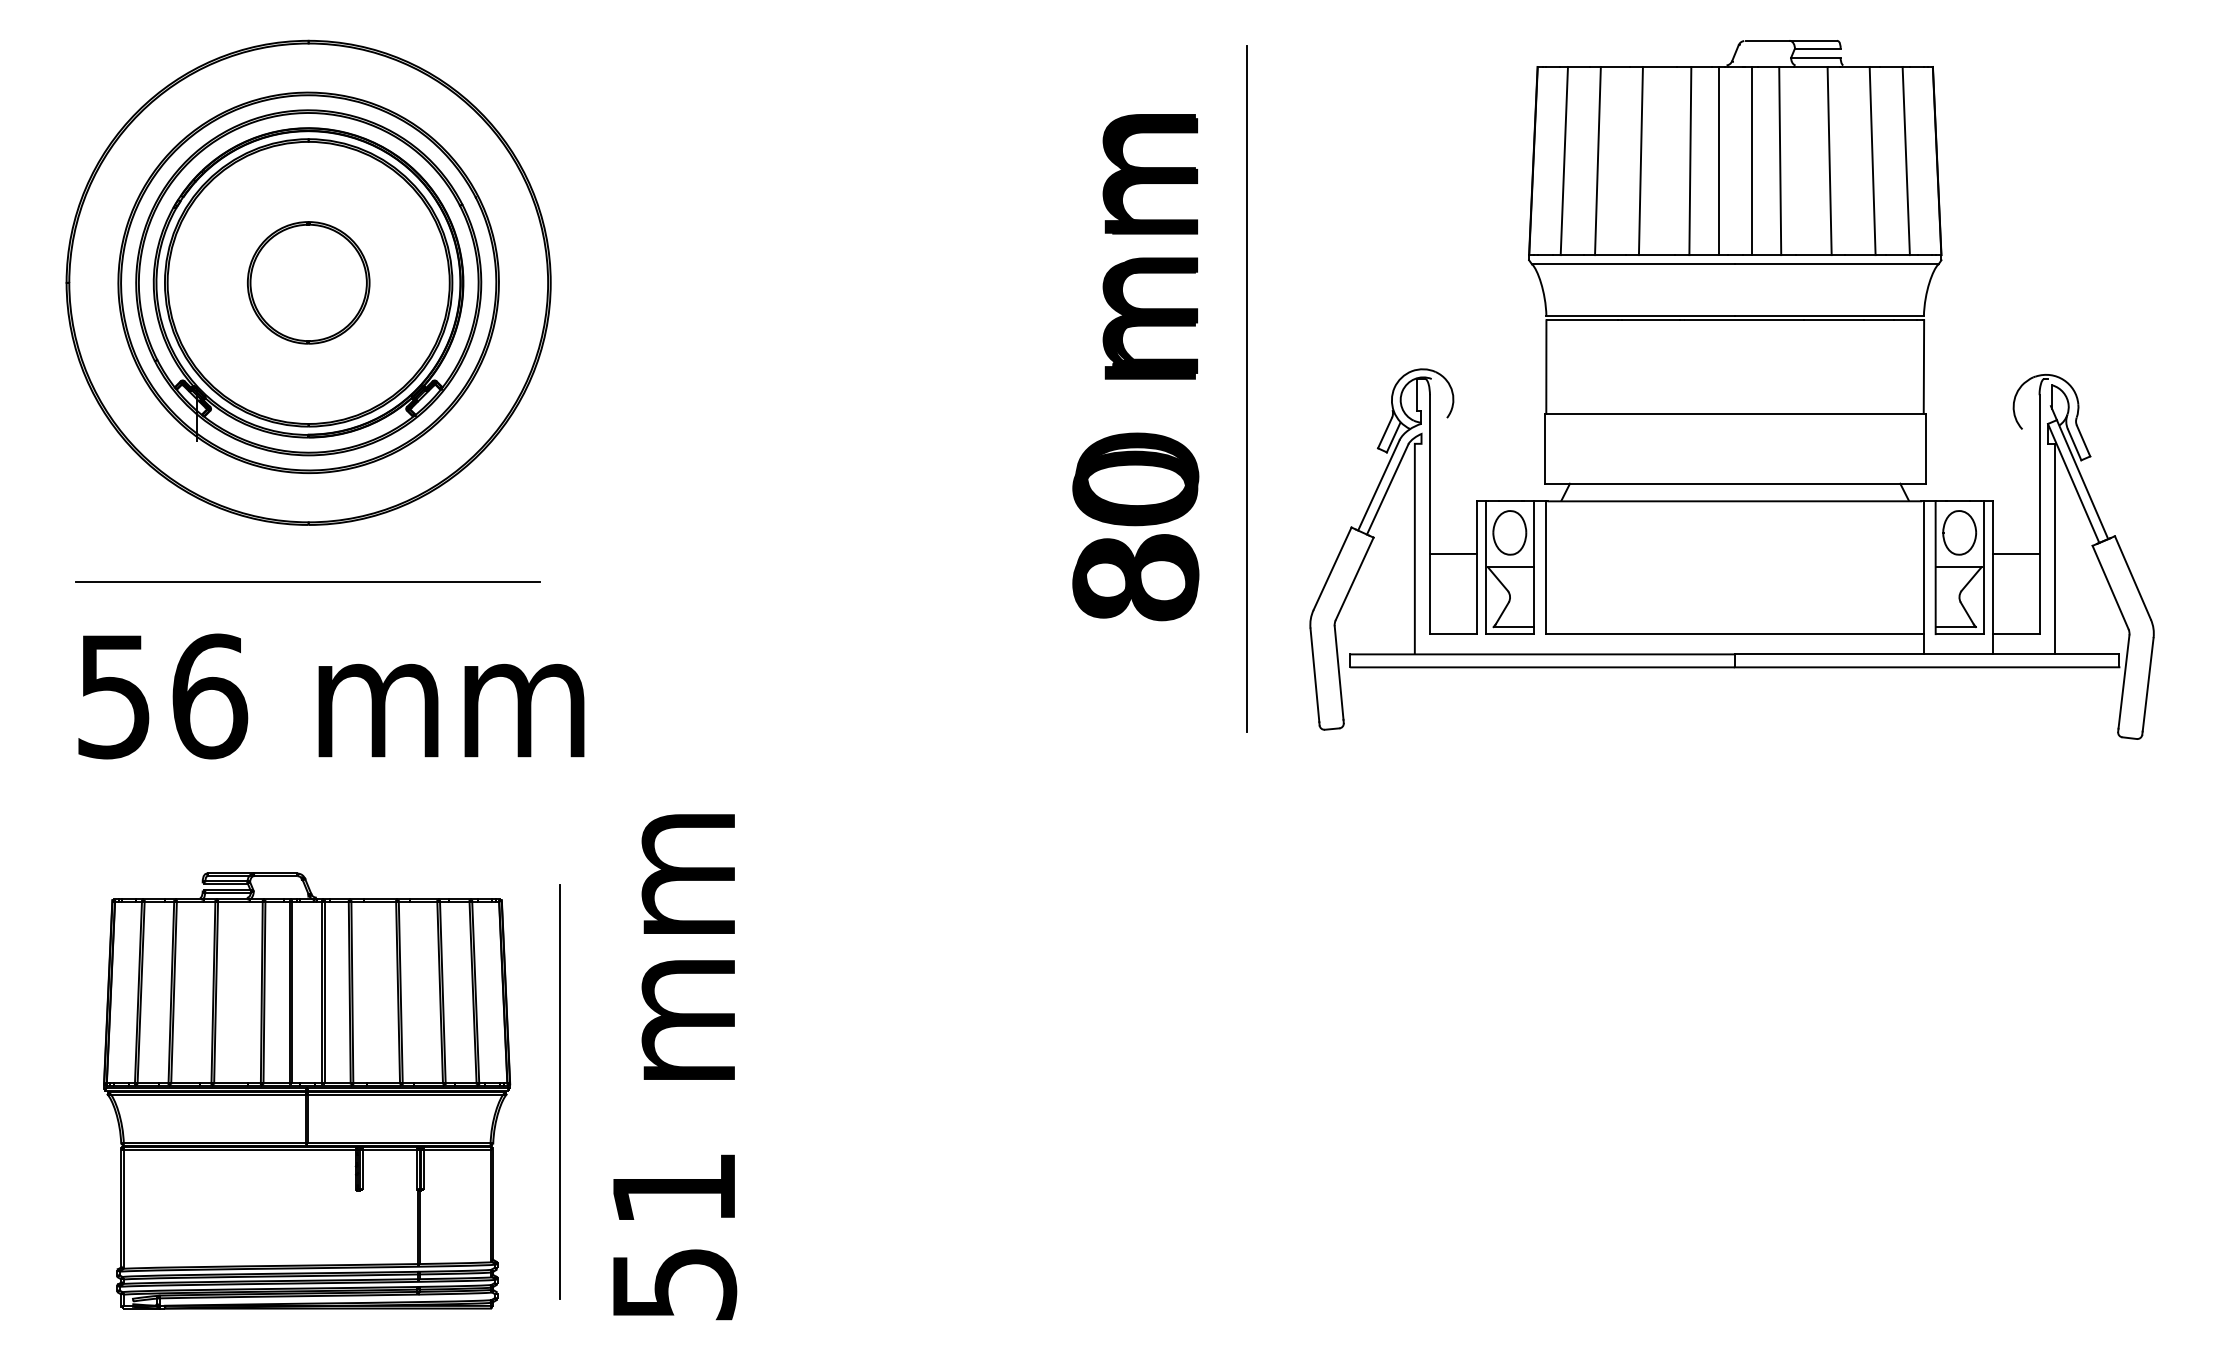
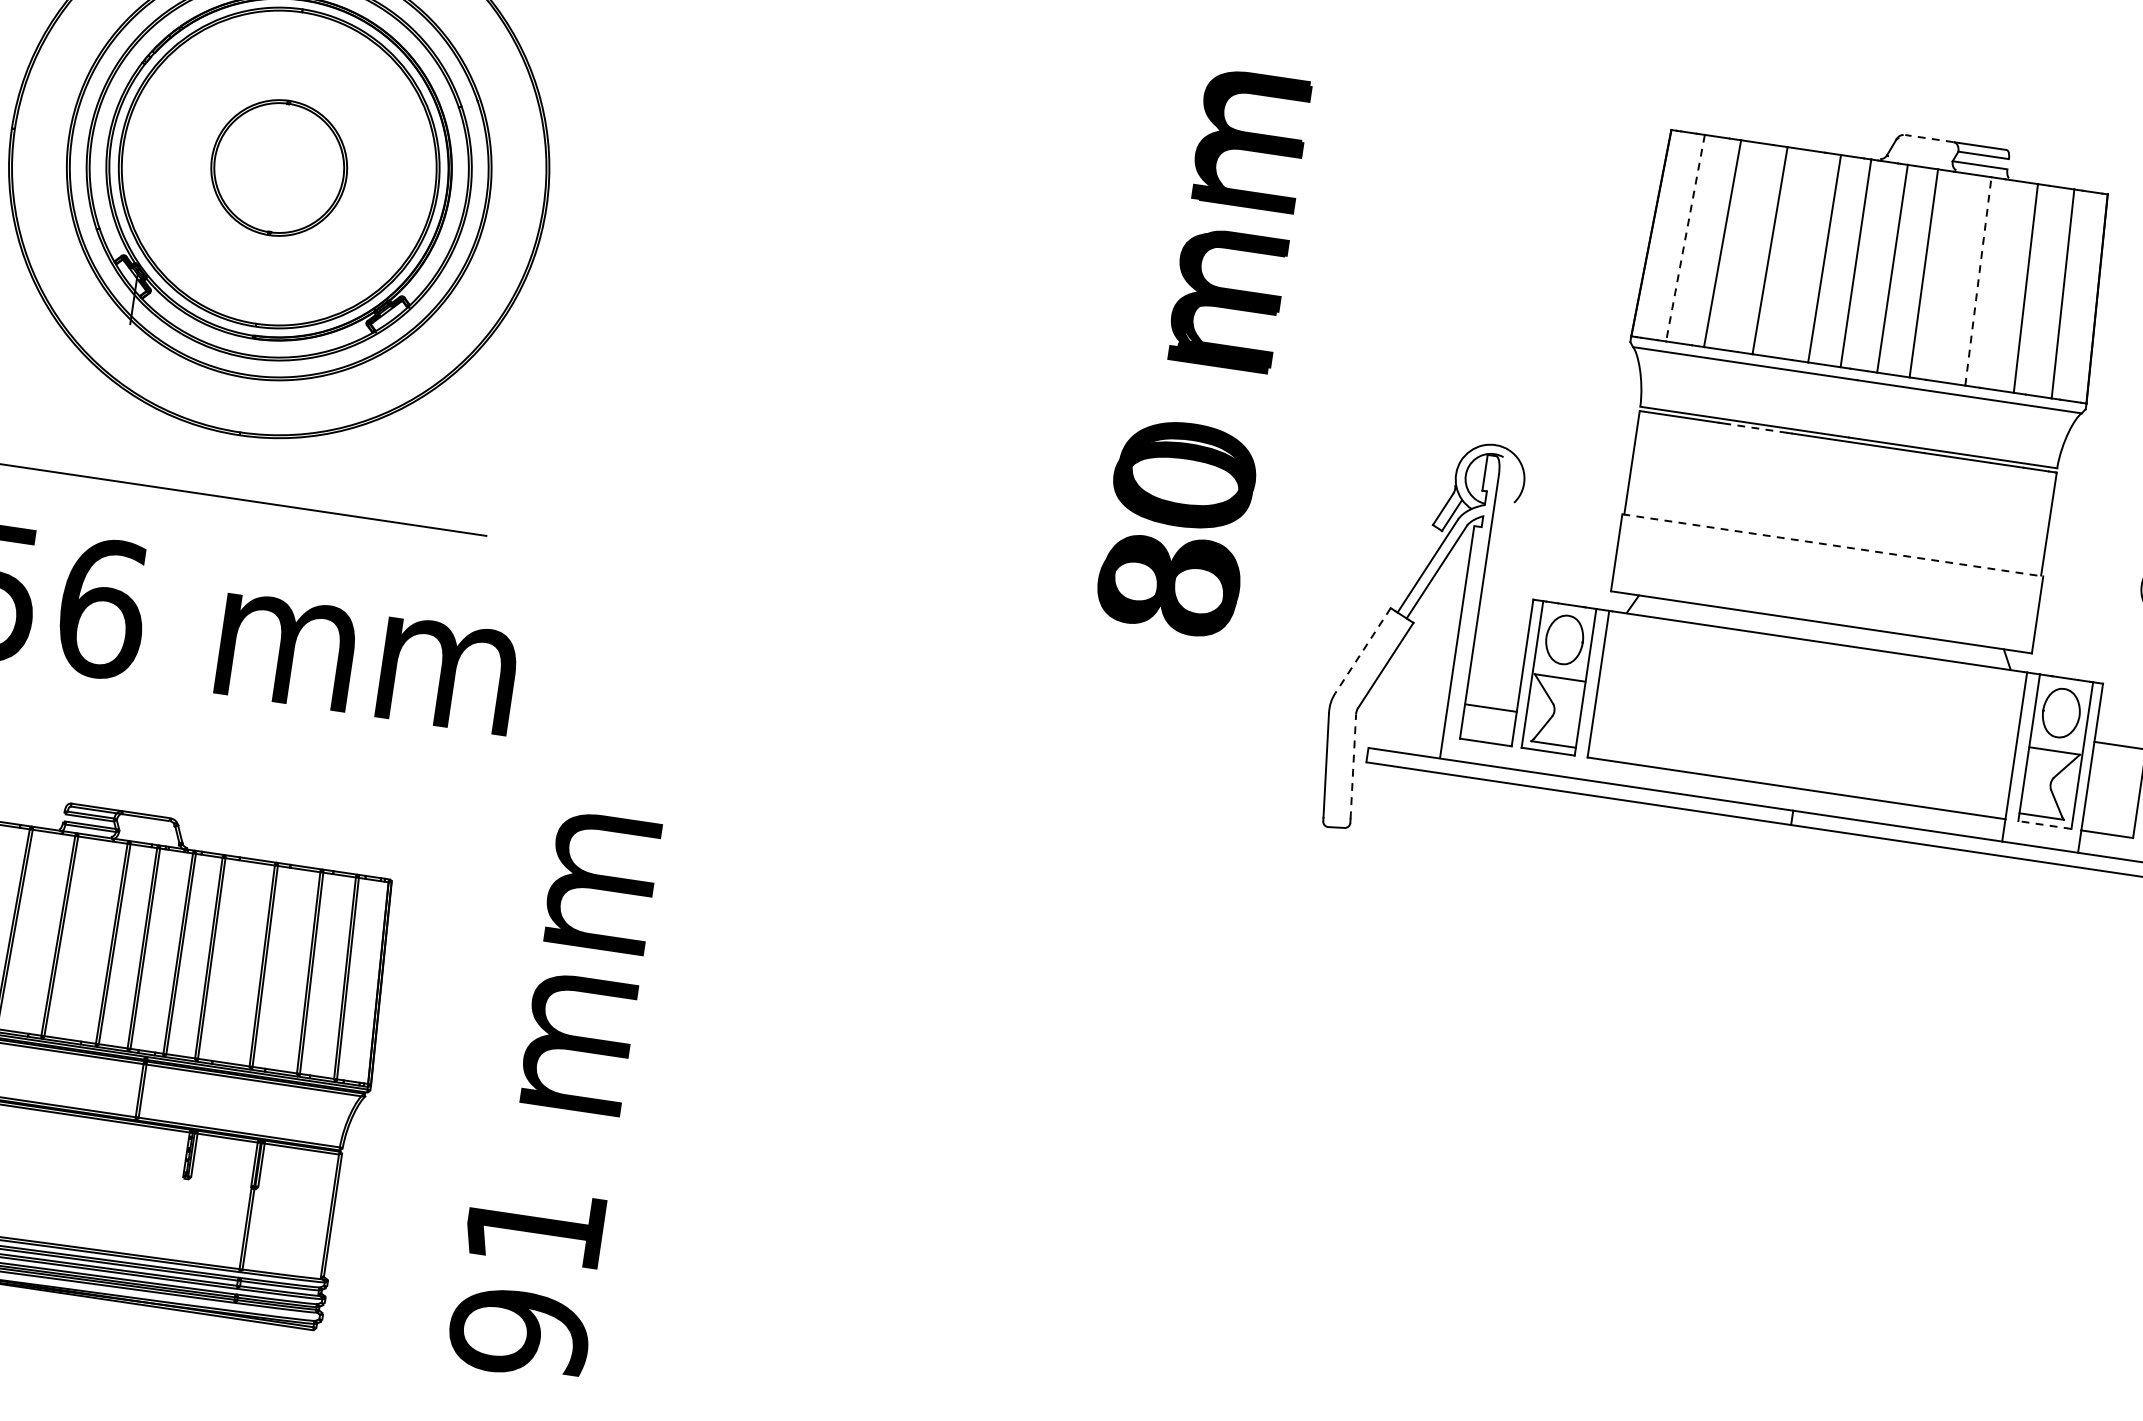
line: (1767, 40) -> (1929, 138), solid -> dashed
line: (1829, 160) -> (1978, 280), solid -> dashed
line: (1564, 161) -> (1685, 238), solid -> dashed
line: (1650, 320) -> (1754, 428), solid -> dashed
text: (1135, 367) -> (1203, 351), moved
line: (1246, 388) -> (1297, 437), removed
line: (1735, 414) -> (1833, 545), solid -> dashed
line: (1453, 553) -> (1491, 707), moved
line: (1332, 569) -> (1362, 651), solid -> dashed
line: (1959, 634) -> (2044, 825), solid -> dashed
line: (1339, 672) -> (1353, 766), solid -> dashed
line: (560, 1091) -> (425, 1101), removed
text: (674, 1284) -> (519, 1333), 51 -> 91

